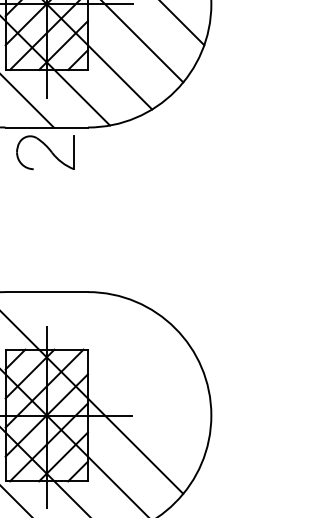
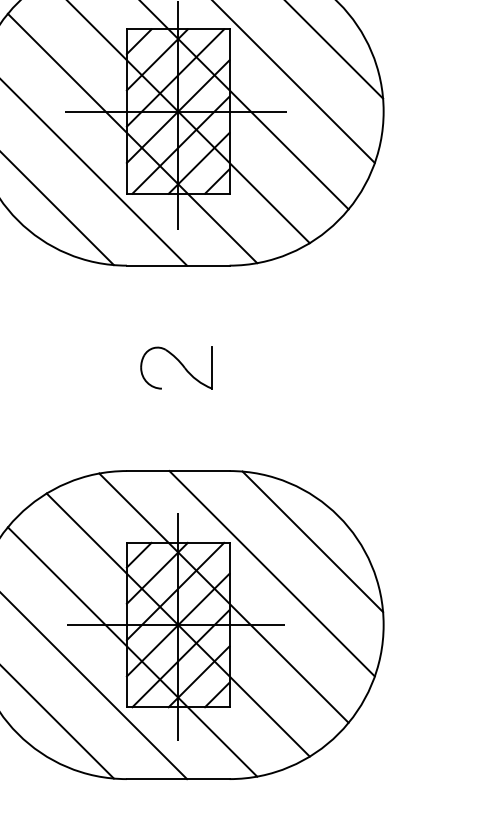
part: (45, 152) -> (176, 367), moved
line: (154, 348) -> (312, 541), added
line: (121, 374) -> (271, 573), added

